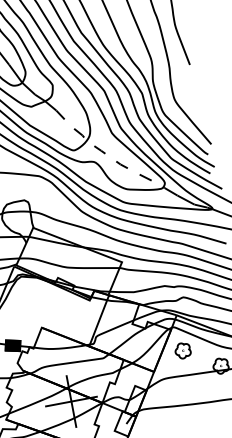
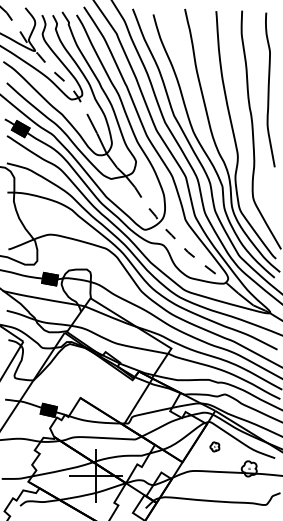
part: (182, 350) -> (214, 446), size x0.6

